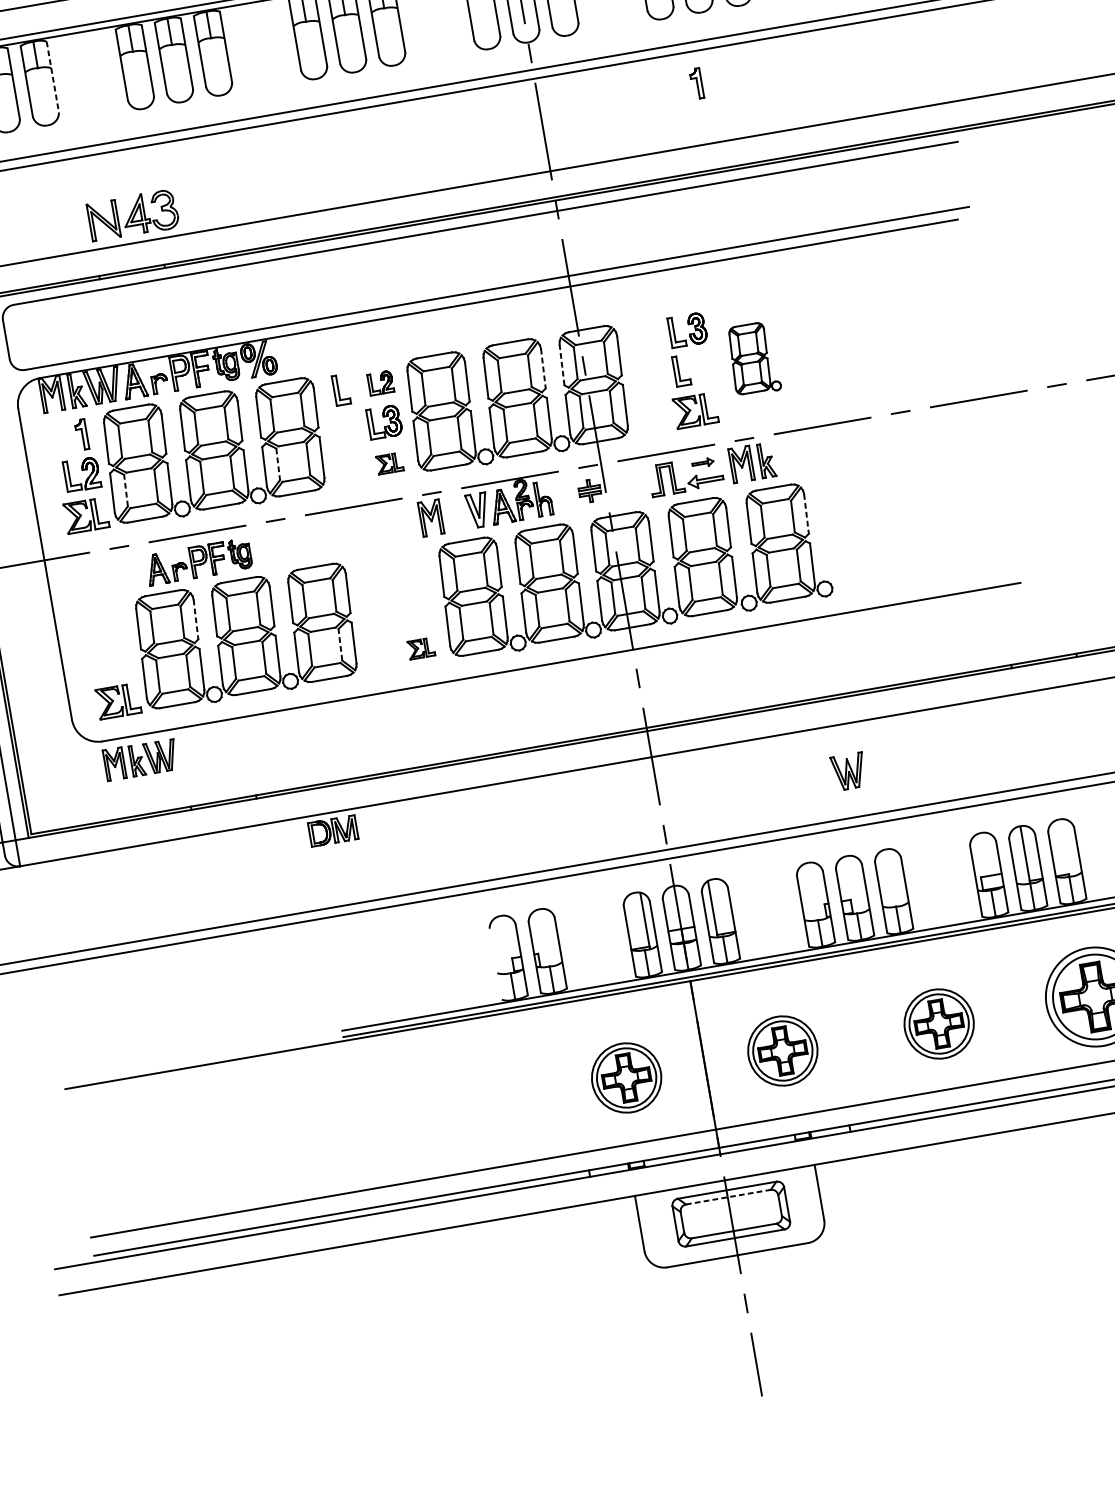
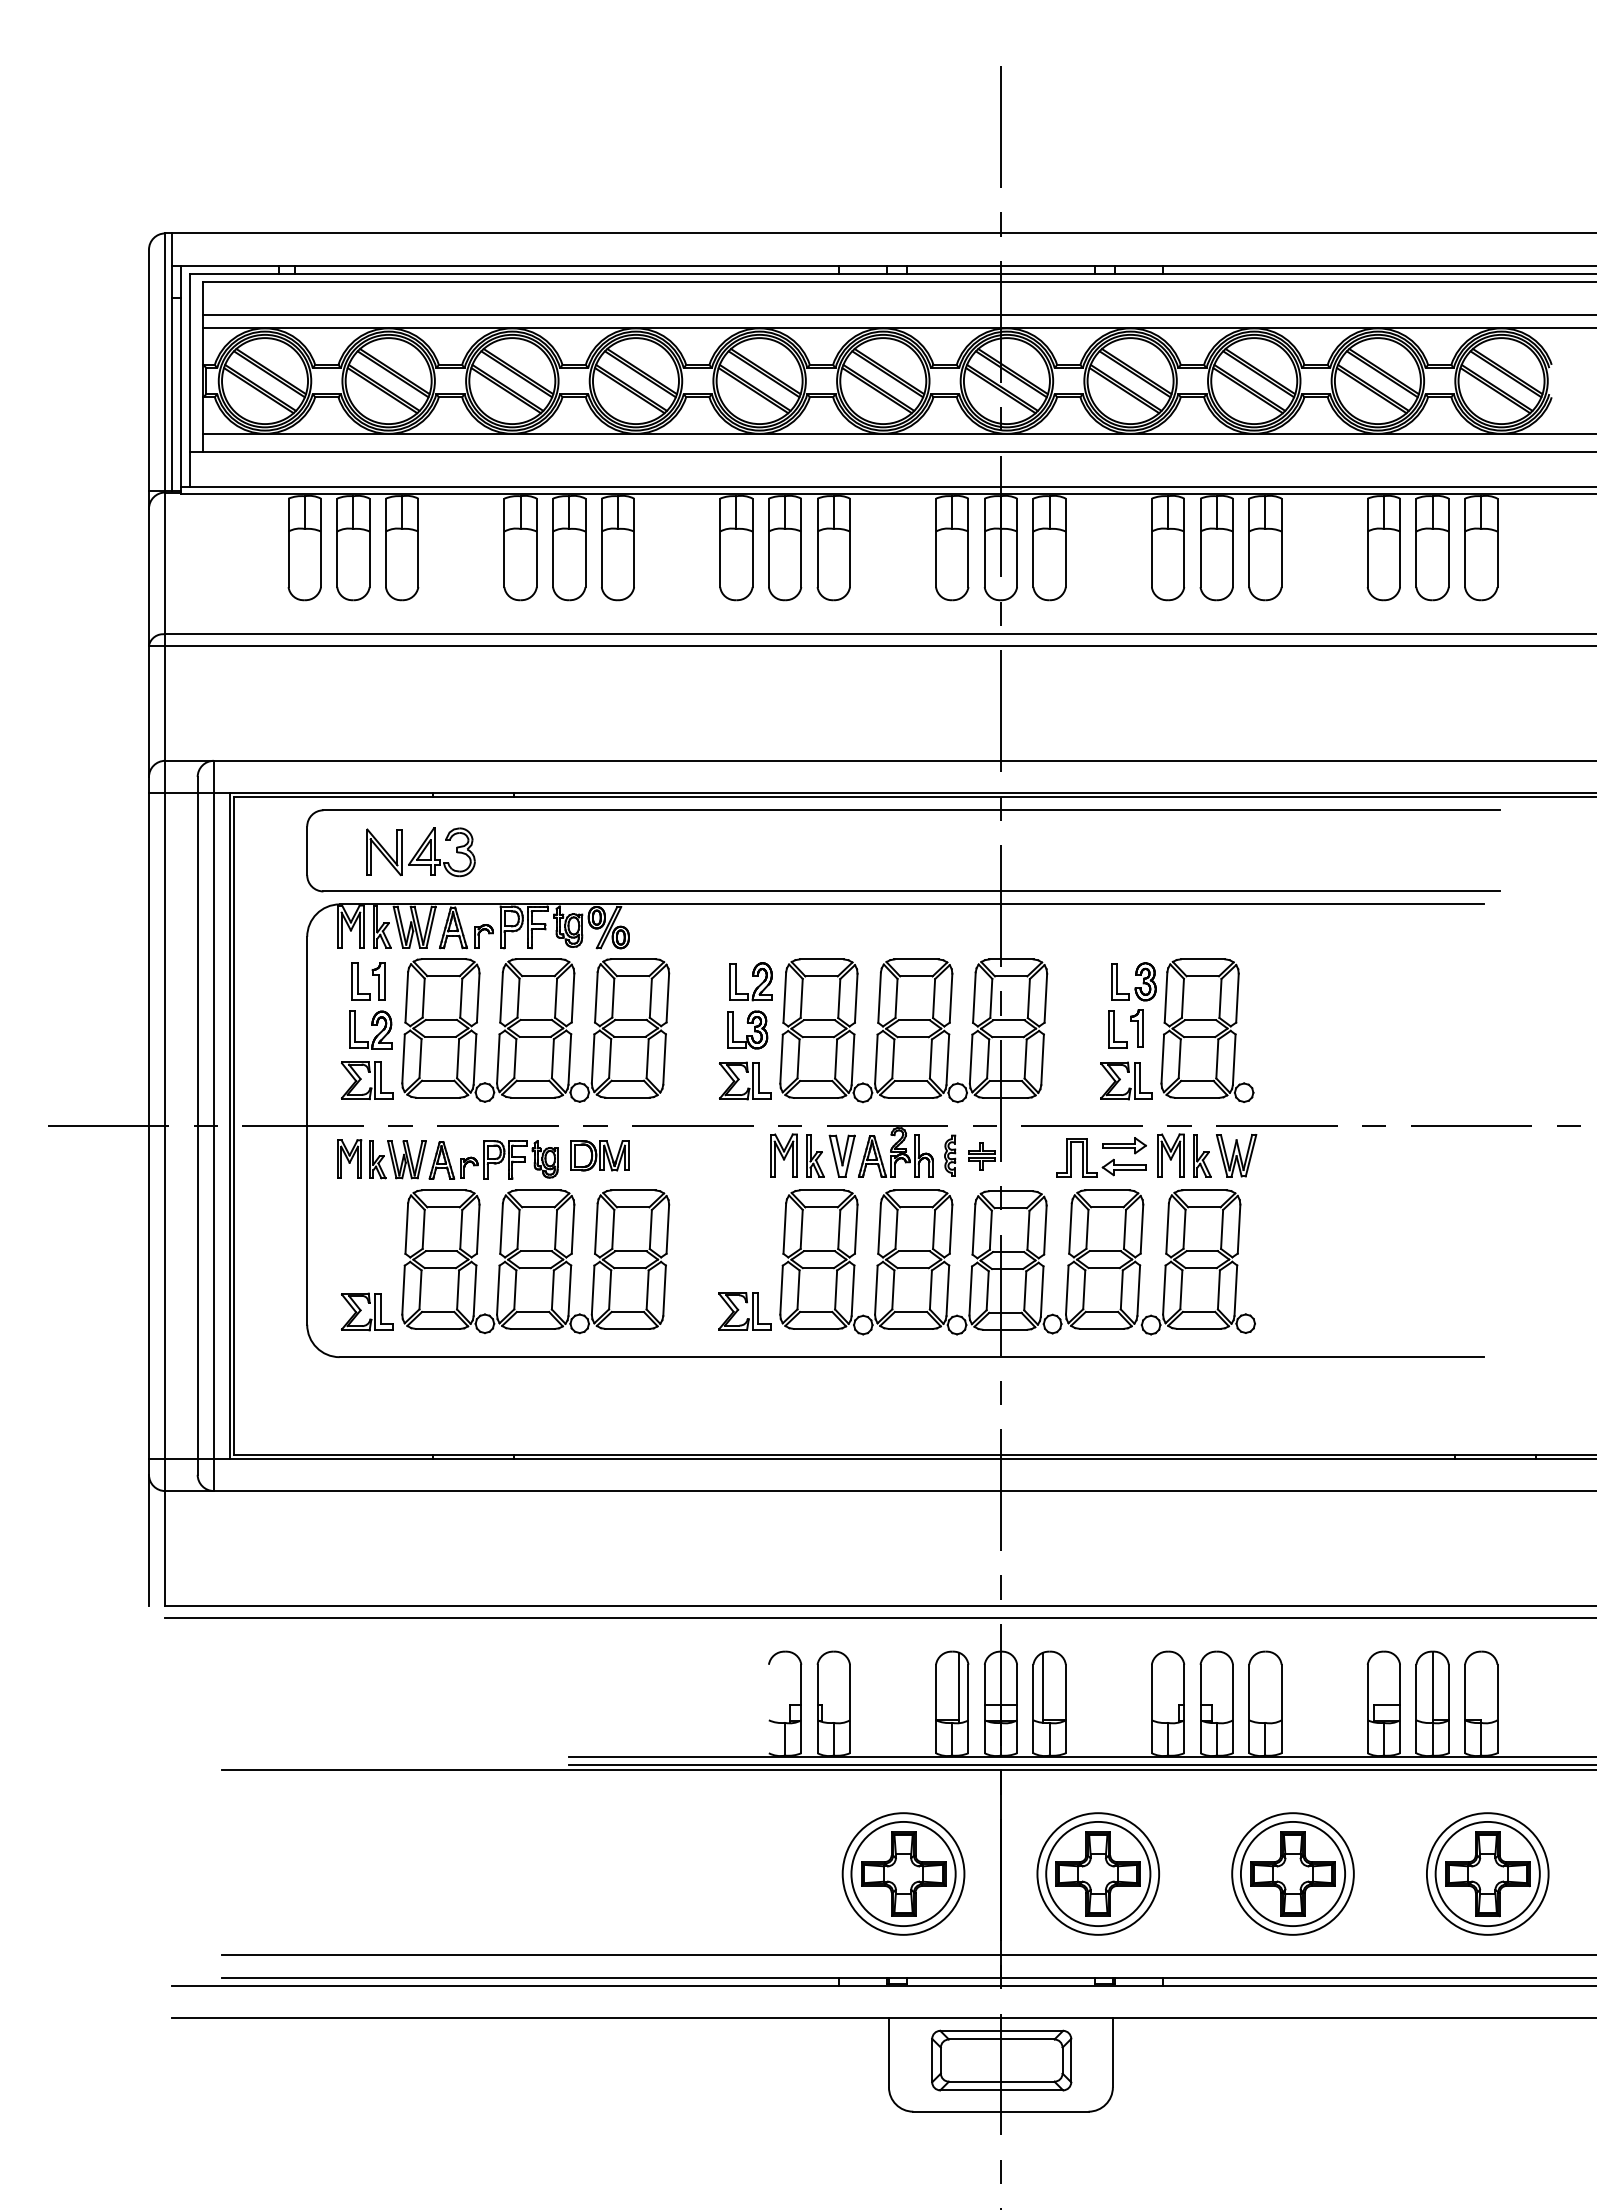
line: (53, 77) -> (418, 543), dashed -> solid
part: (696, 83) -> (1136, 1028), moved
part: (133, 215) -> (420, 852), moved
part: (753, 359) -> (1207, 1030), size x1.67
line: (562, 364) -> (974, 997), dashed -> solid
line: (543, 368) -> (951, 998), dashed -> solid
part: (380, 383) -> (750, 981), size x1.43
part: (340, 389) -> (360, 981), moved
part: (702, 462) -> (1124, 1145), size x1.67
part: (389, 463) -> (745, 1080), size x1.67
line: (278, 464) -> (610, 1058), dashed -> solid
line: (126, 490) -> (420, 1058), dashed -> solid
part: (564, 494) -> (950, 1155), added
part: (456, 513) -> (815, 1155), added
line: (806, 514) -> (1239, 1229), dashed -> solid
line: (196, 619) -> (478, 1229), dashed -> solid
line: (340, 644) -> (647, 1289), dashed -> solid
part: (421, 648) -> (744, 1311), size x1.67
part: (140, 759) -> (381, 1159), moved
part: (848, 771) -> (1236, 1155), moved
part: (332, 830) -> (599, 1155), moved
part: (938, 1023) -> (1292, 1873), size x1.43
part: (782, 1050) -> (1097, 1873), size x1.43
part: (626, 1077) -> (903, 1873), size x1.43
line: (728, 1197) -> (1001, 2039), dashed -> solid

